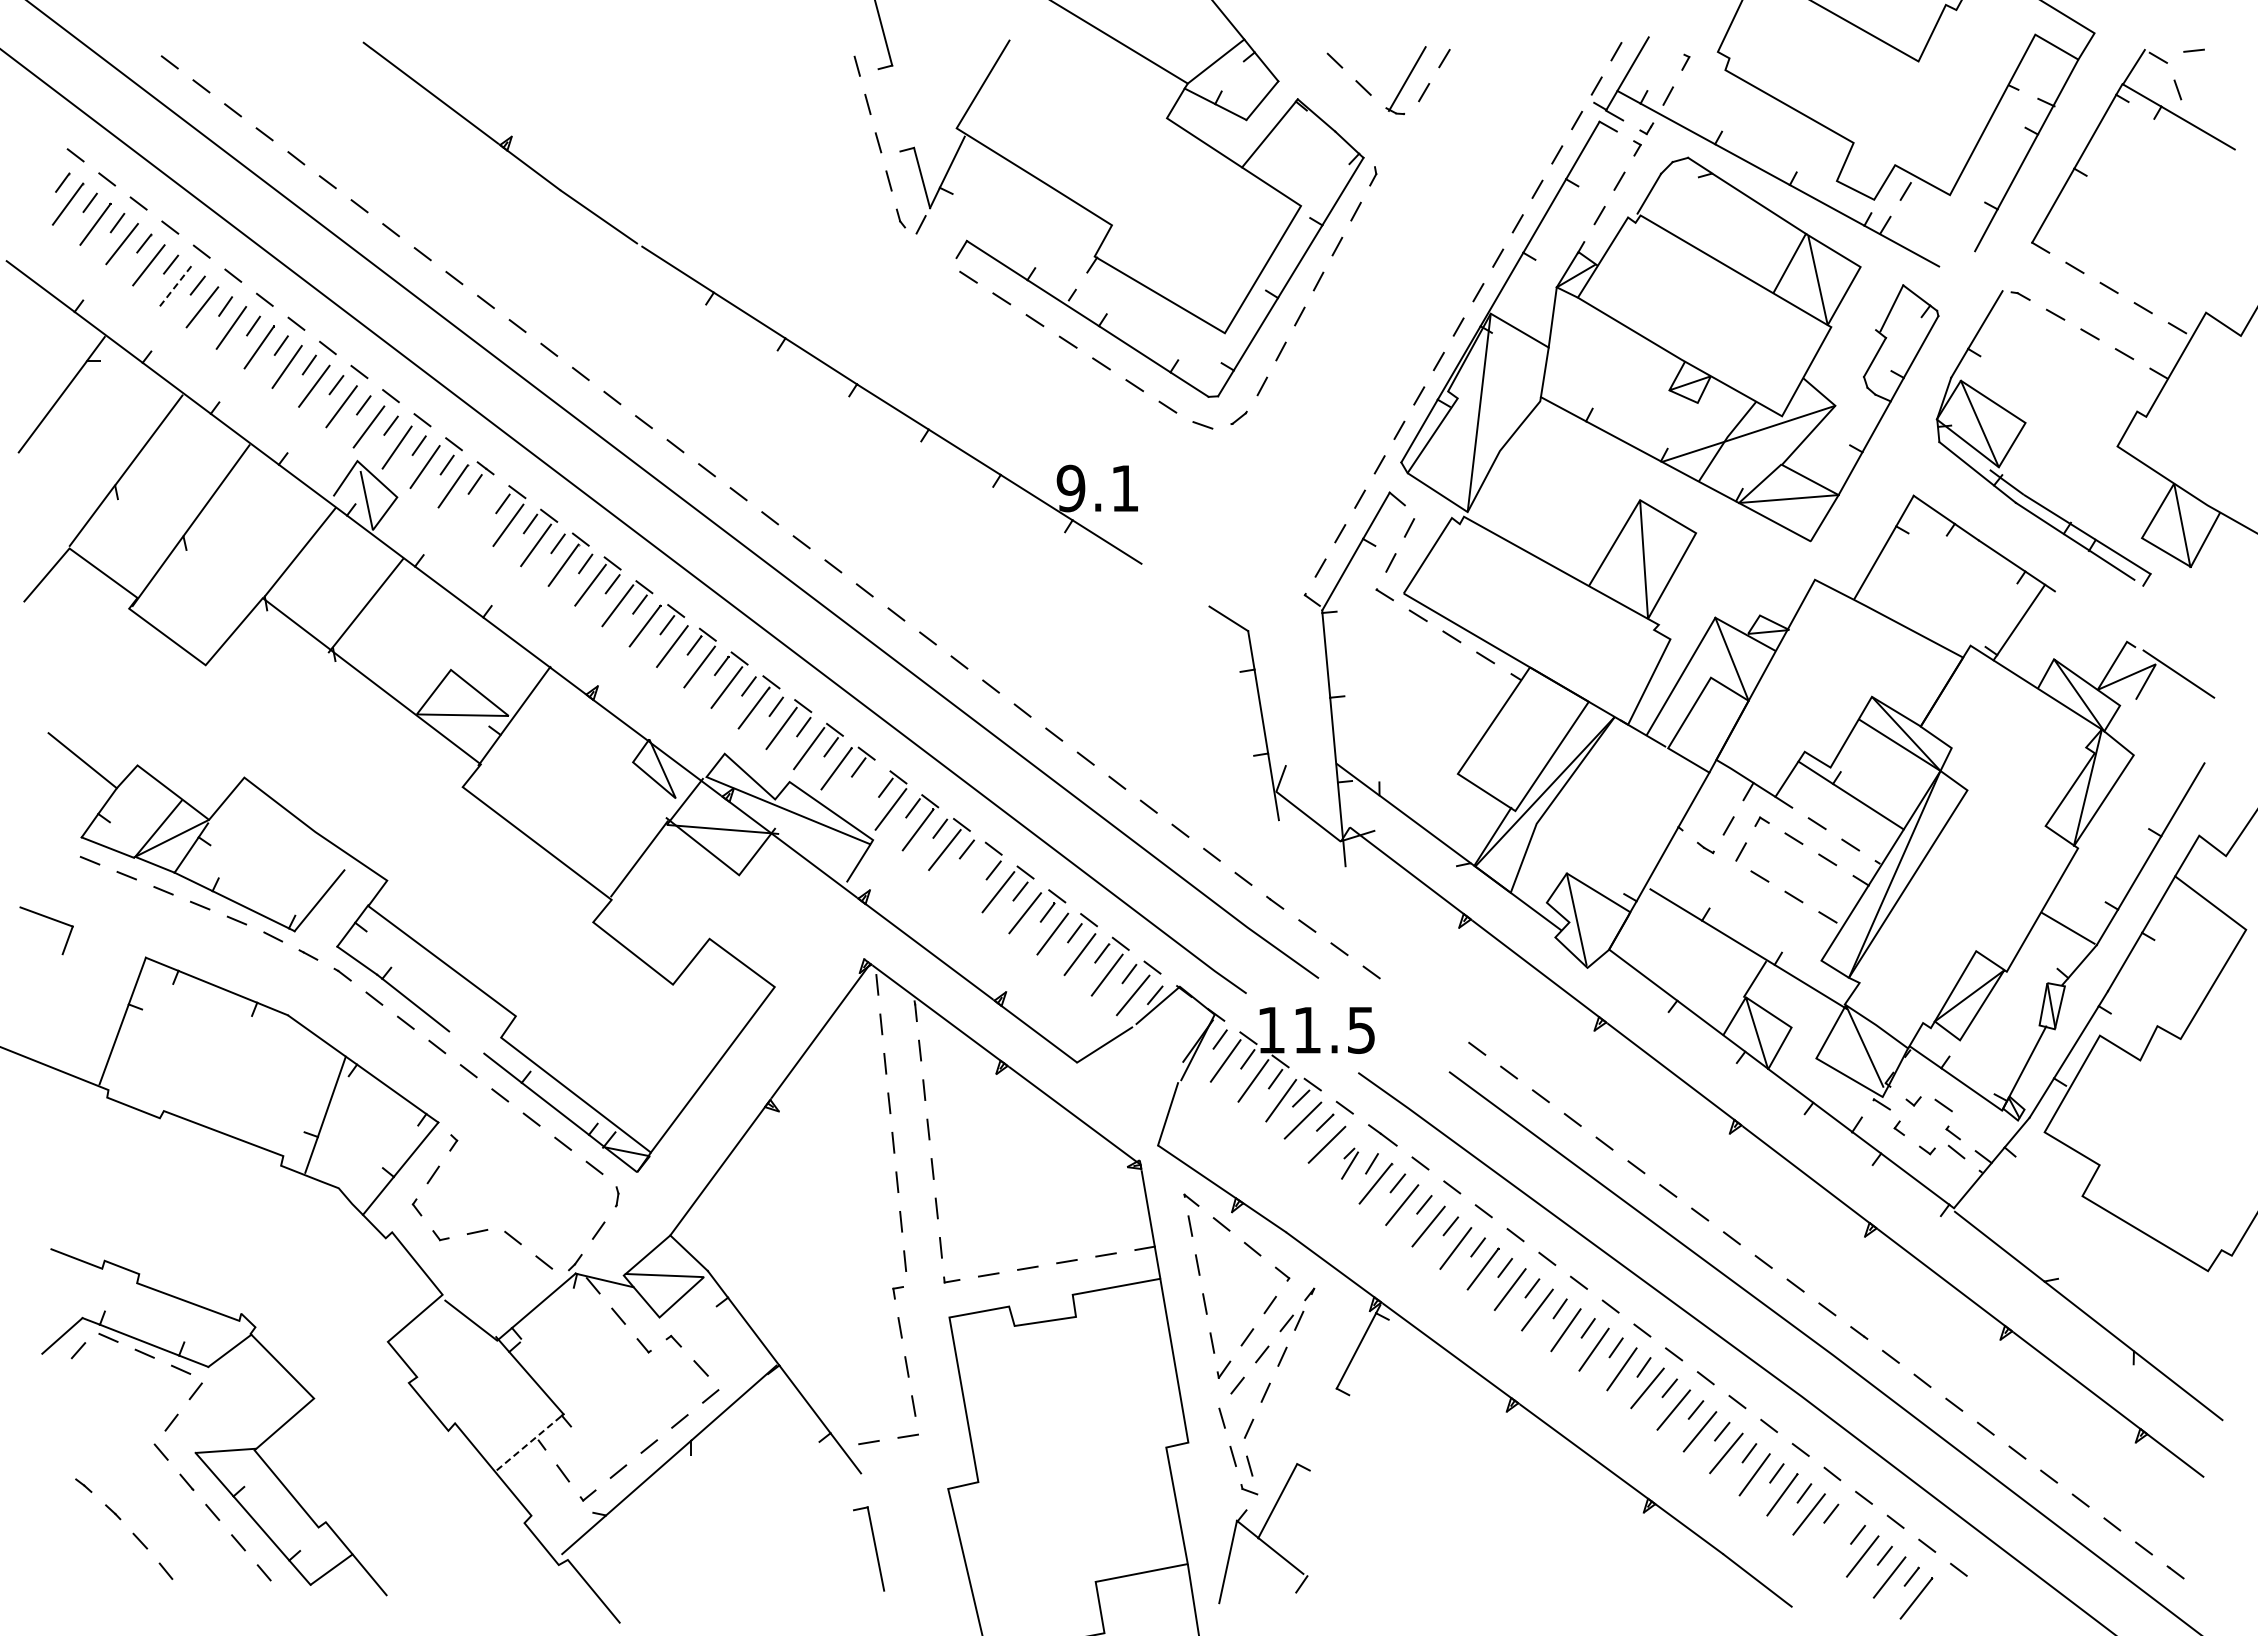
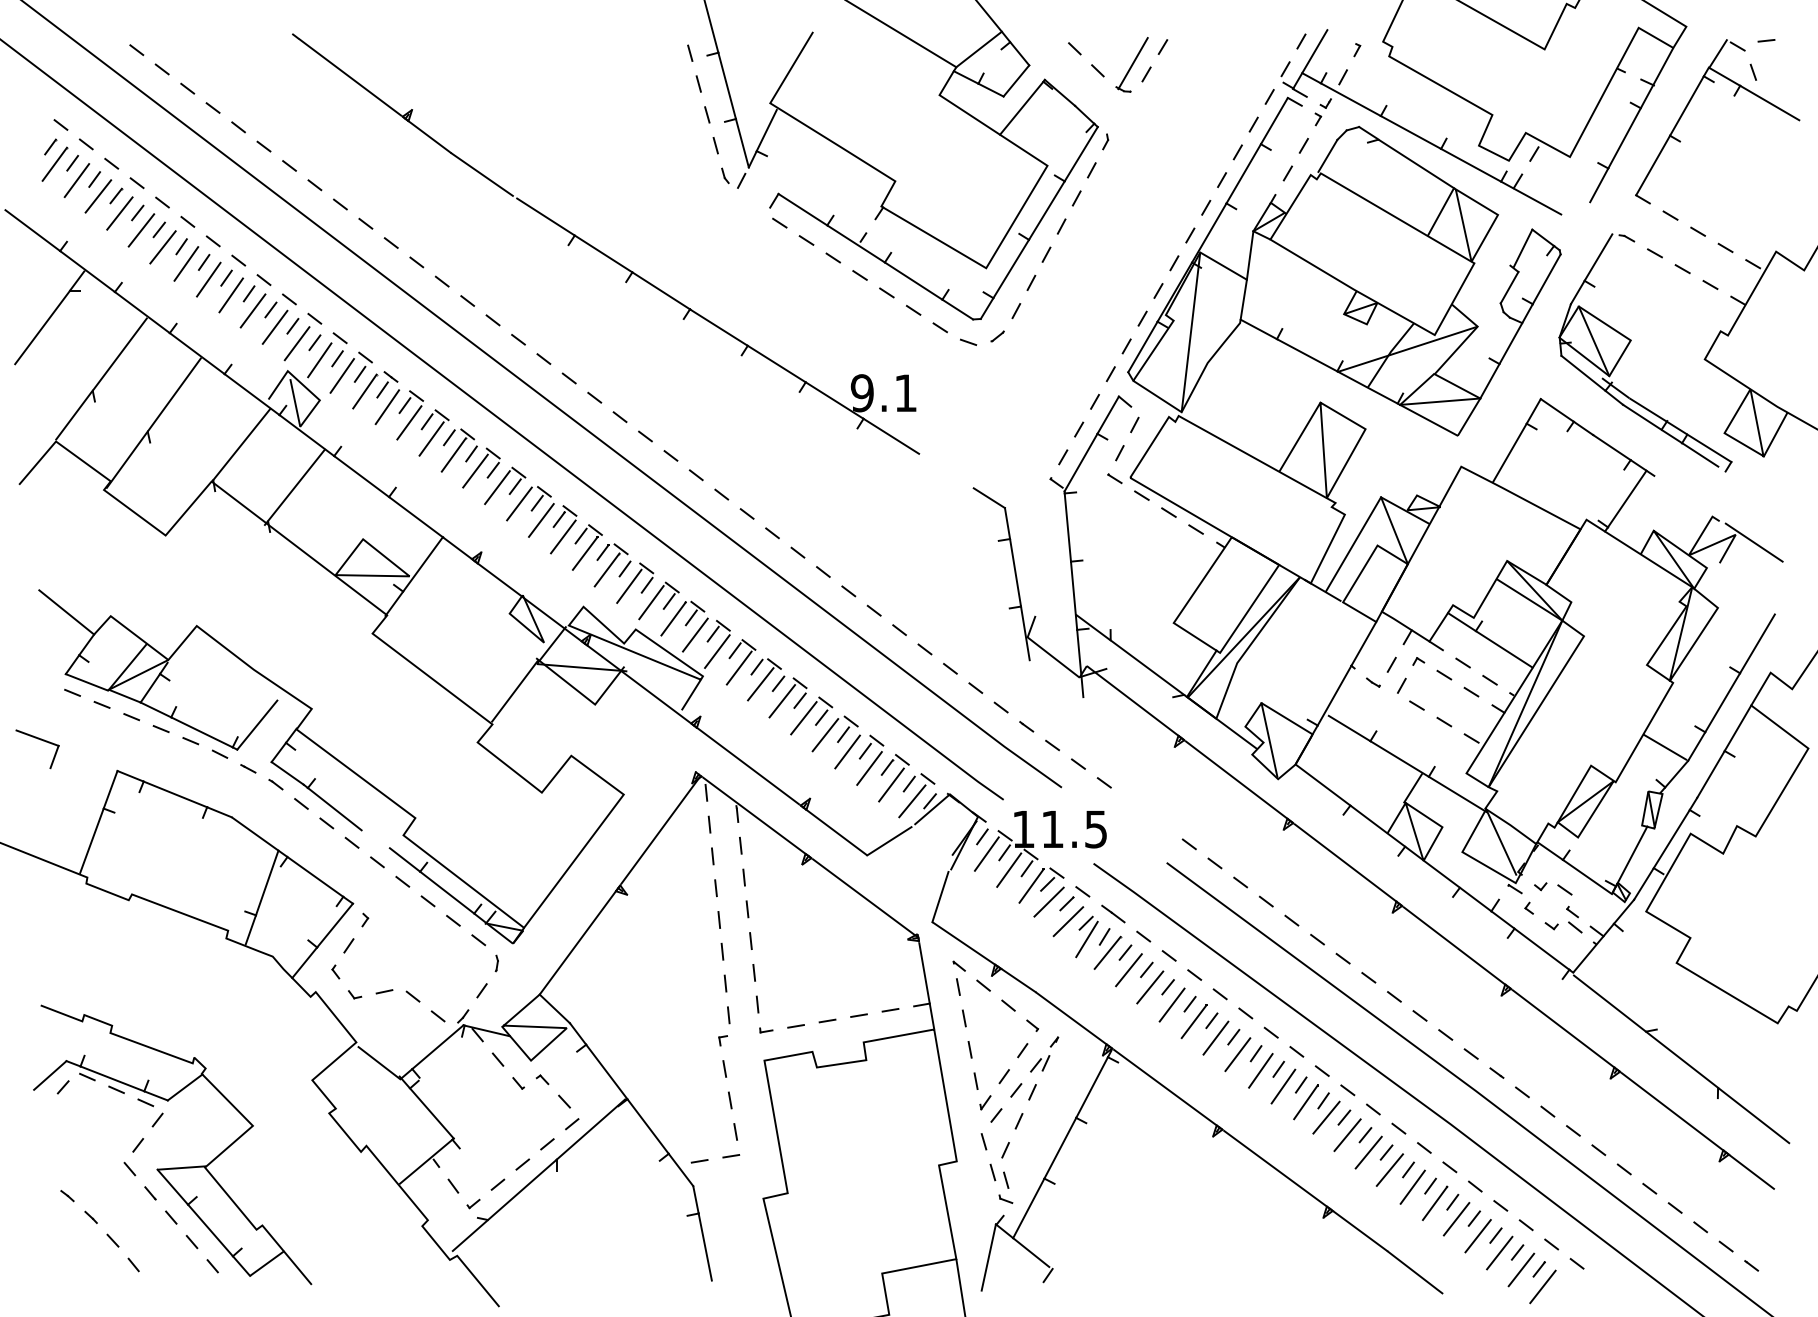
line: (903, 106) -> (727, 85), added
line: (175, 286) -> (141, 230), dashed -> solid
line: (480, 505) -> (386, 406), added
line: (863, 788) -> (695, 634), added
line: (971, 871) -> (782, 701), added
part: (1349, 1163) -> (1086, 936), size x1.67
line: (1316, 1426) -> (1059, 1148), added
line: (529, 1443) -> (426, 1162), dashed -> solid
line: (864, 1490) -> (696, 1199), added
line: (1835, 1535) -> (1477, 1236), added

